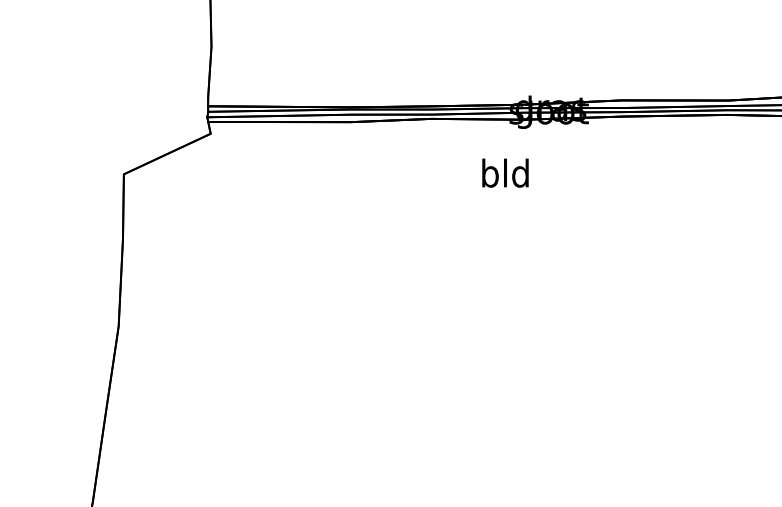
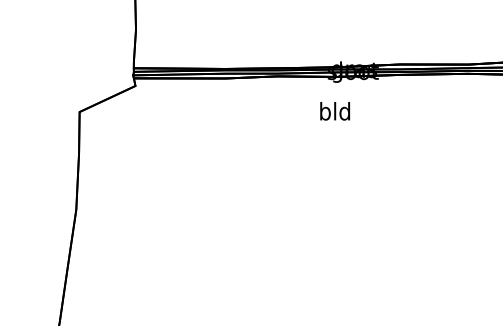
text: (504, 173) -> (334, 111), moved

